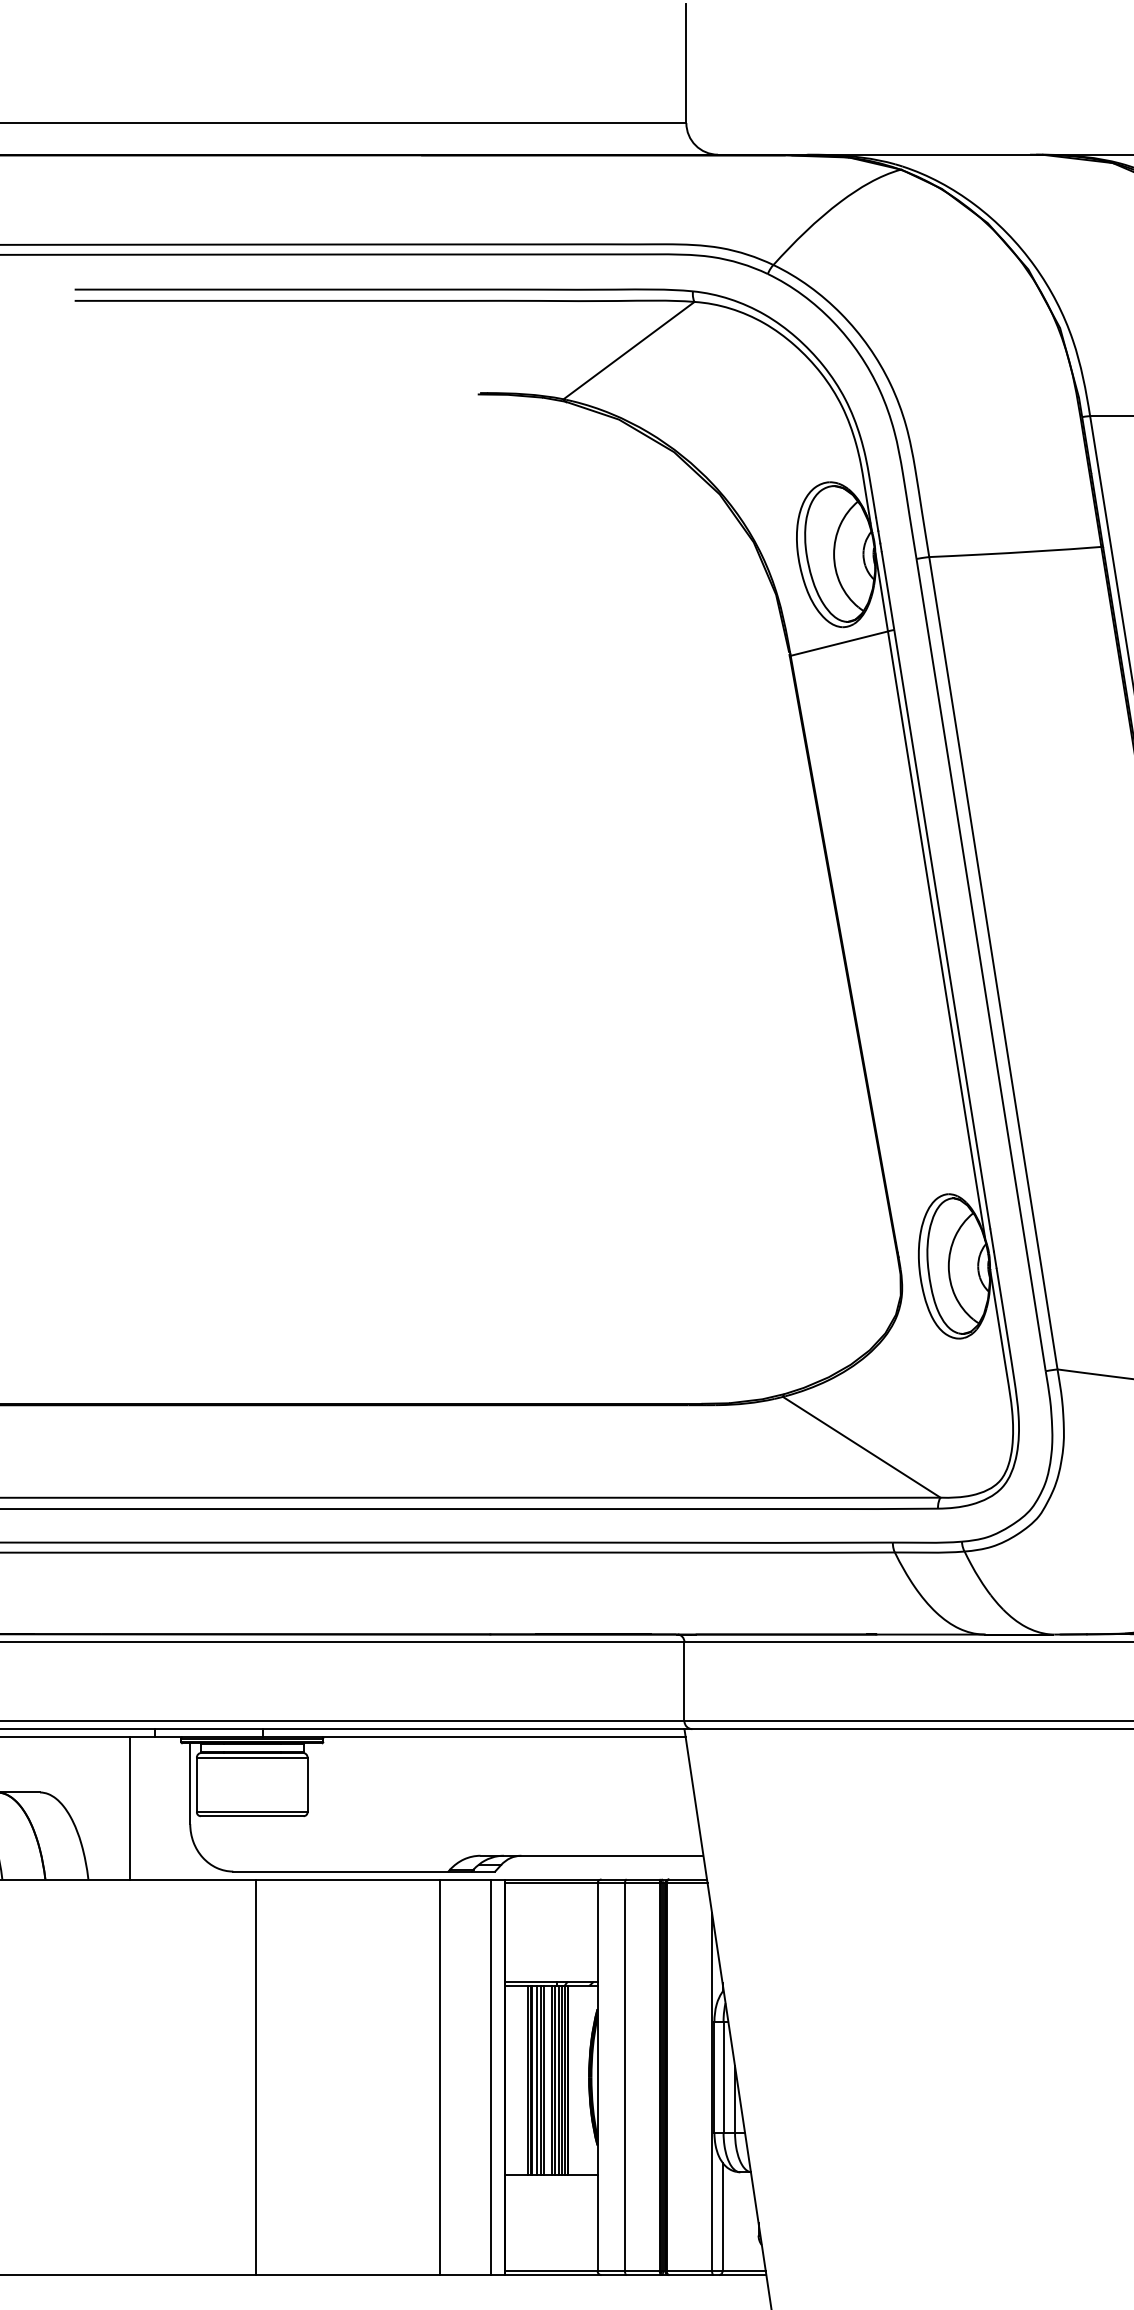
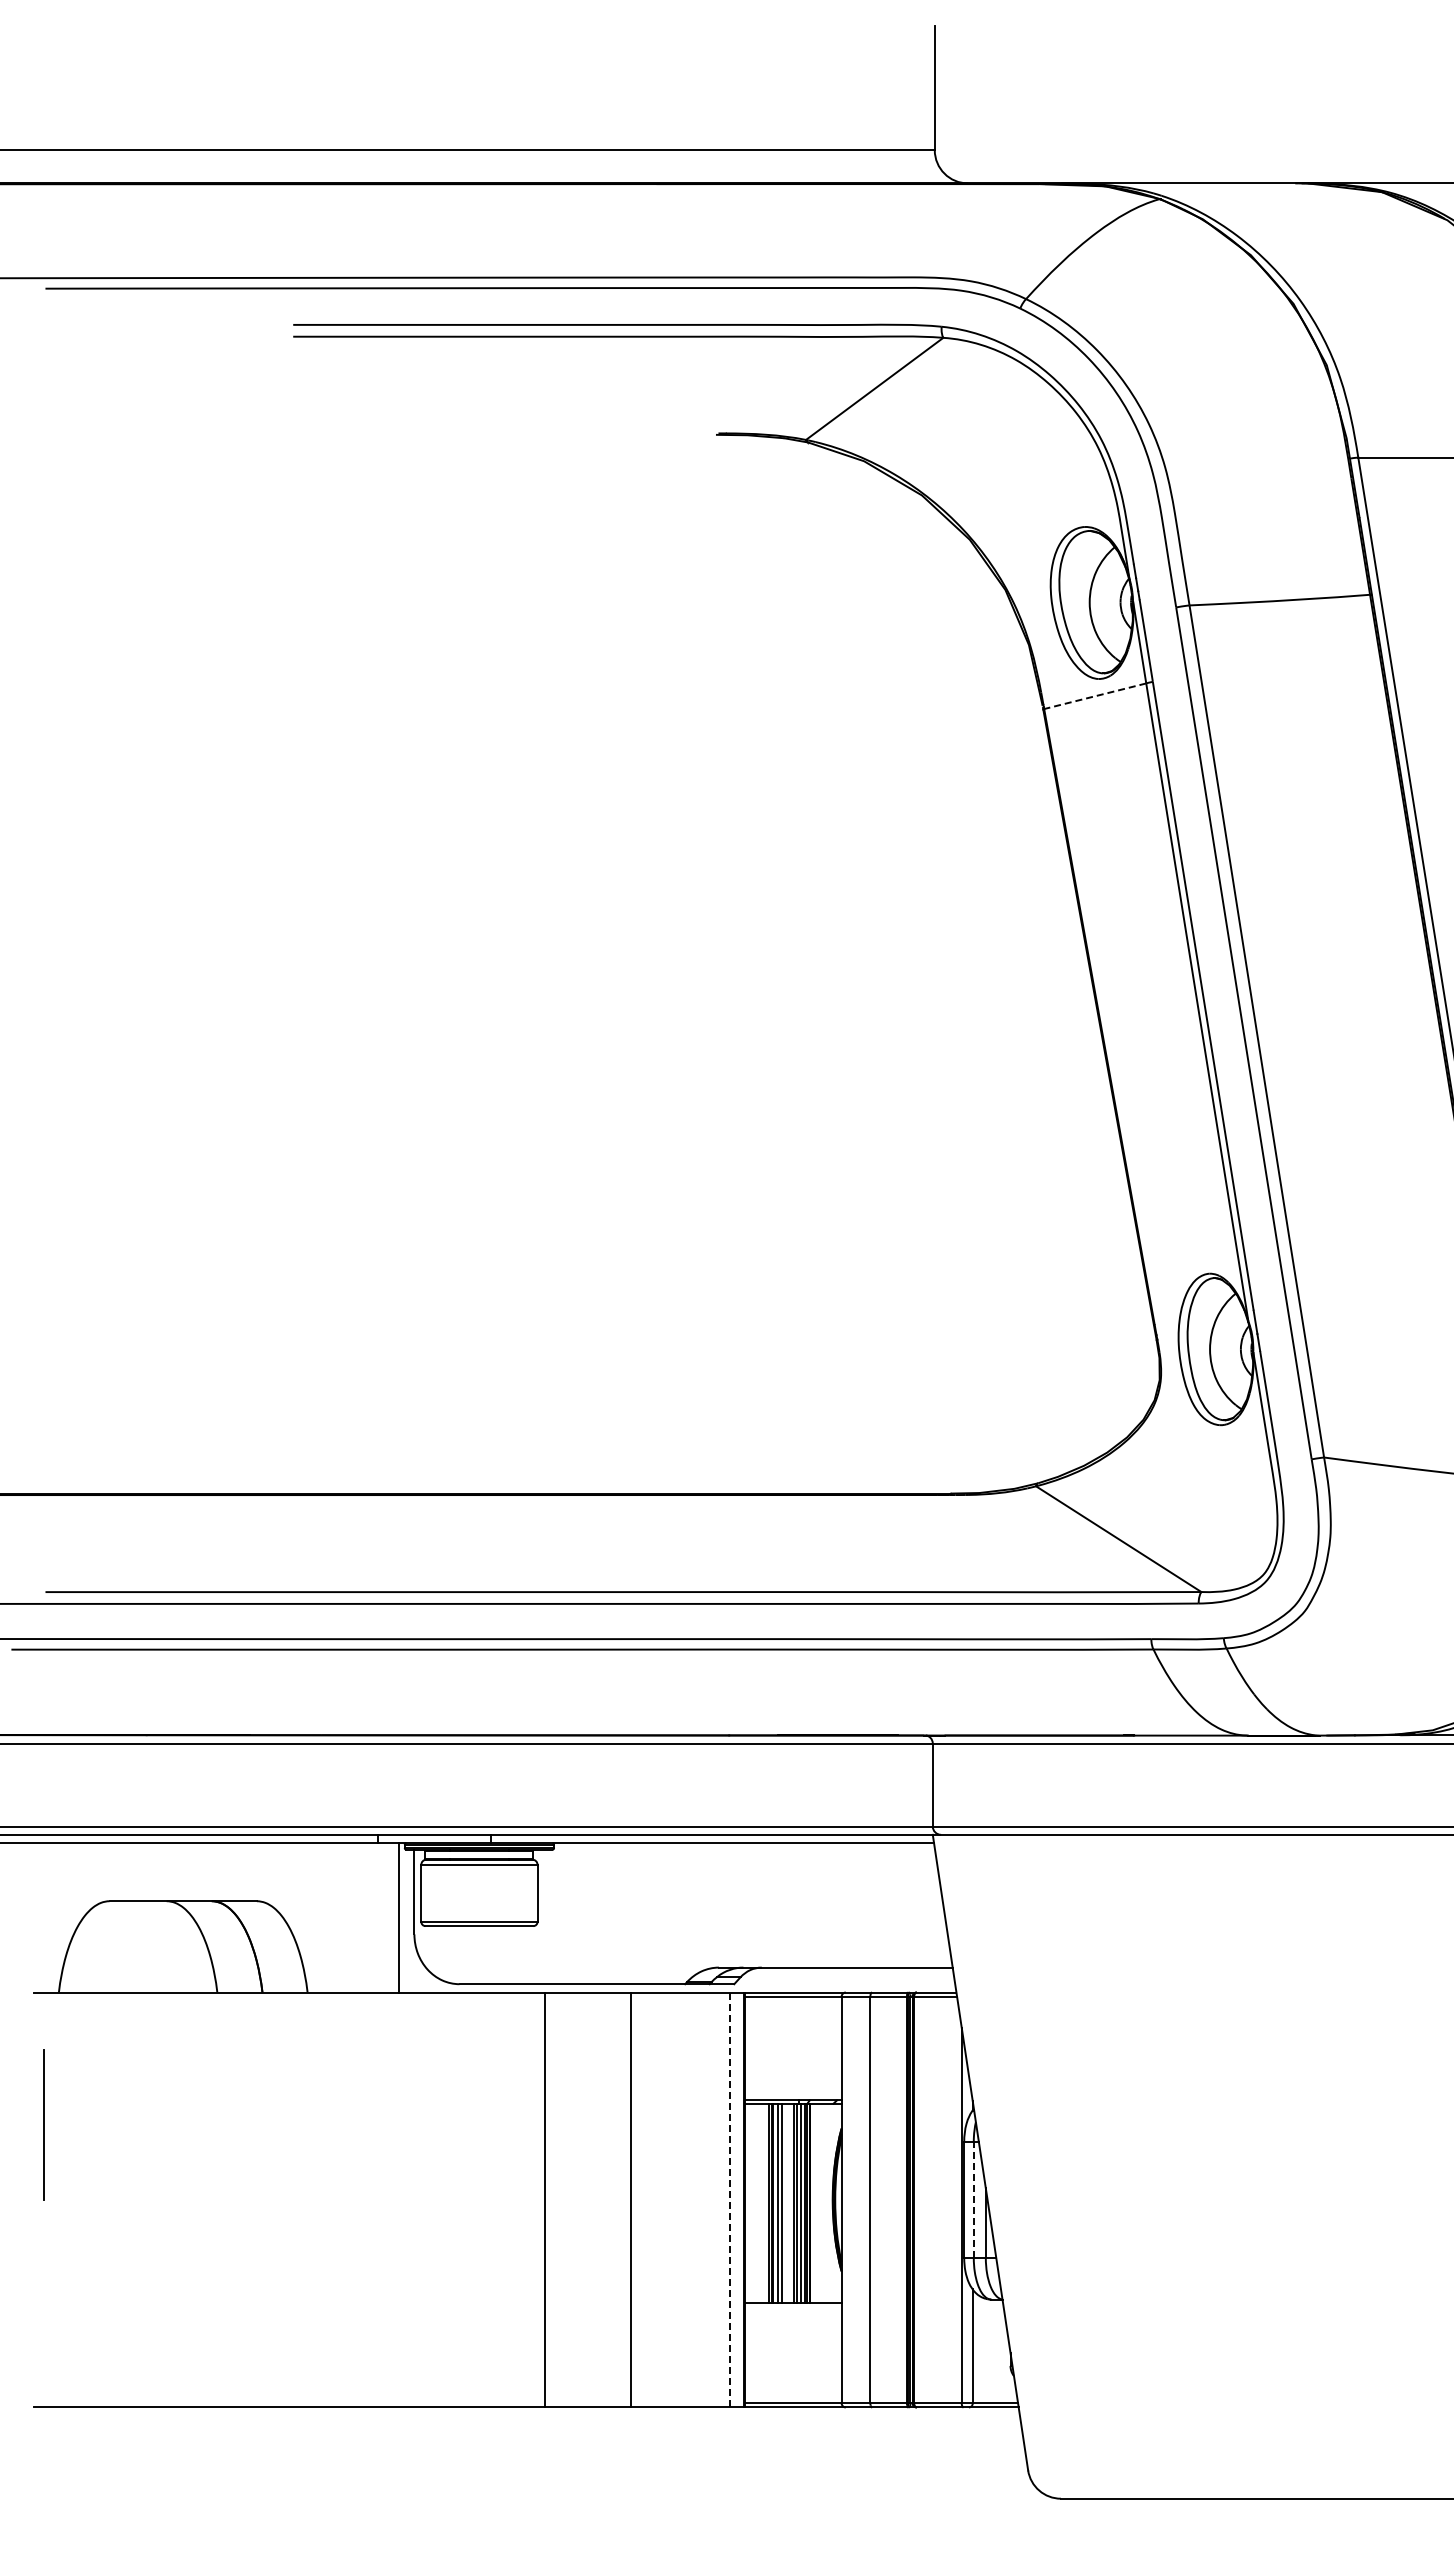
line: (839, 643) -> (1095, 696), solid -> dashed
line: (130, 1807) -> (398, 1917), moved
line: (255, 2076) -> (544, 2199), moved
line: (439, 2076) -> (630, 2199), moved
line: (723, 2076) -> (973, 2199), solid -> dashed
line: (491, 2077) -> (730, 2200), solid -> dashed
line: (544, 2079) -> (785, 2202), removed

